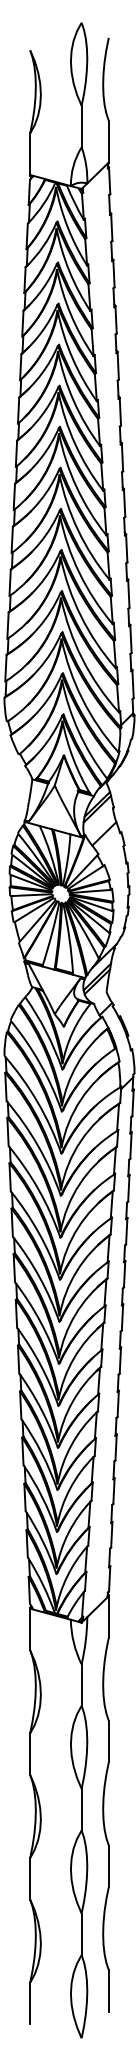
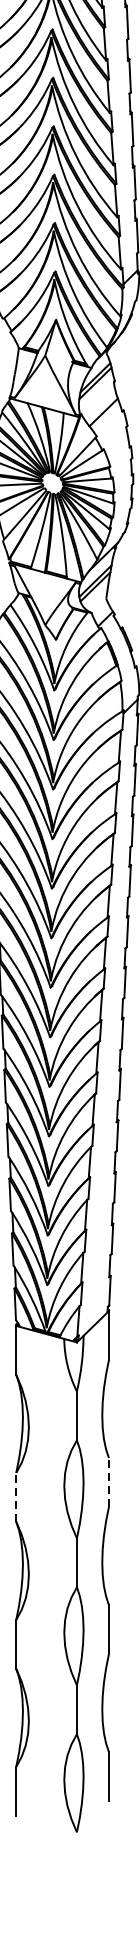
line: (108, 1741) -> (108, 1482), solid -> dashed
line: (30, 1754) -> (16, 1497), solid -> dashed

